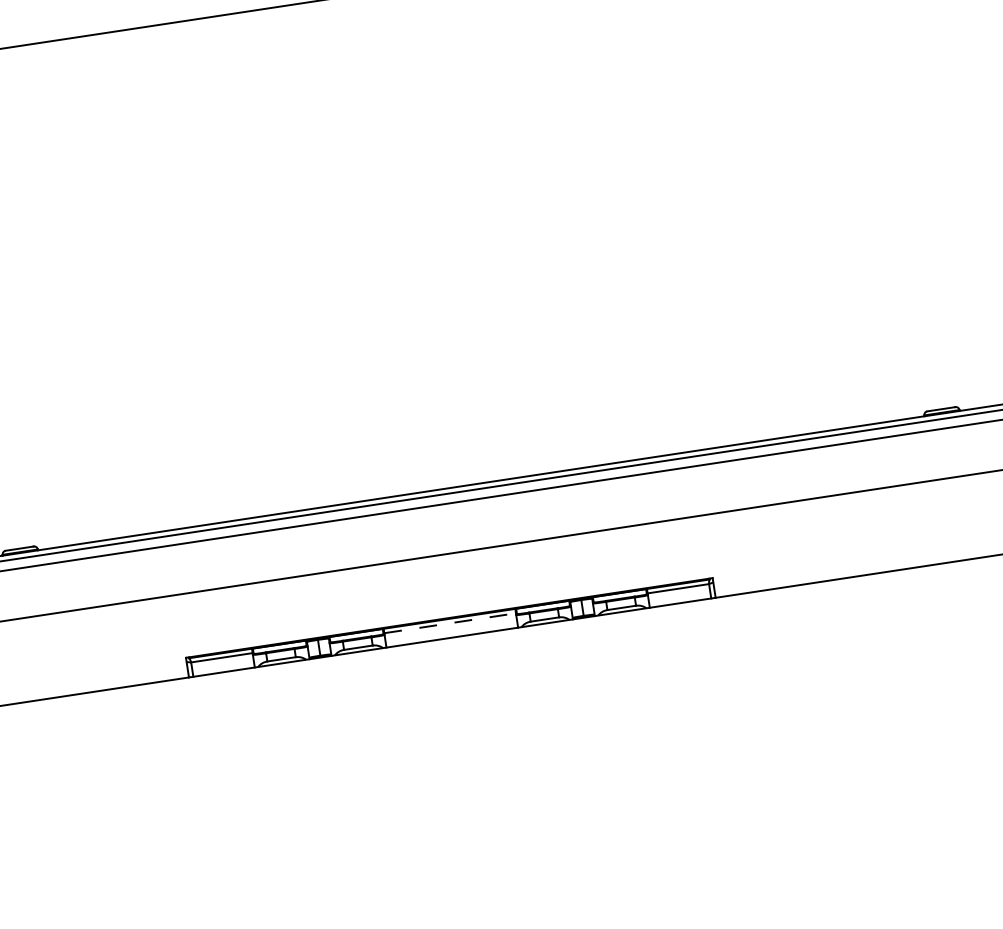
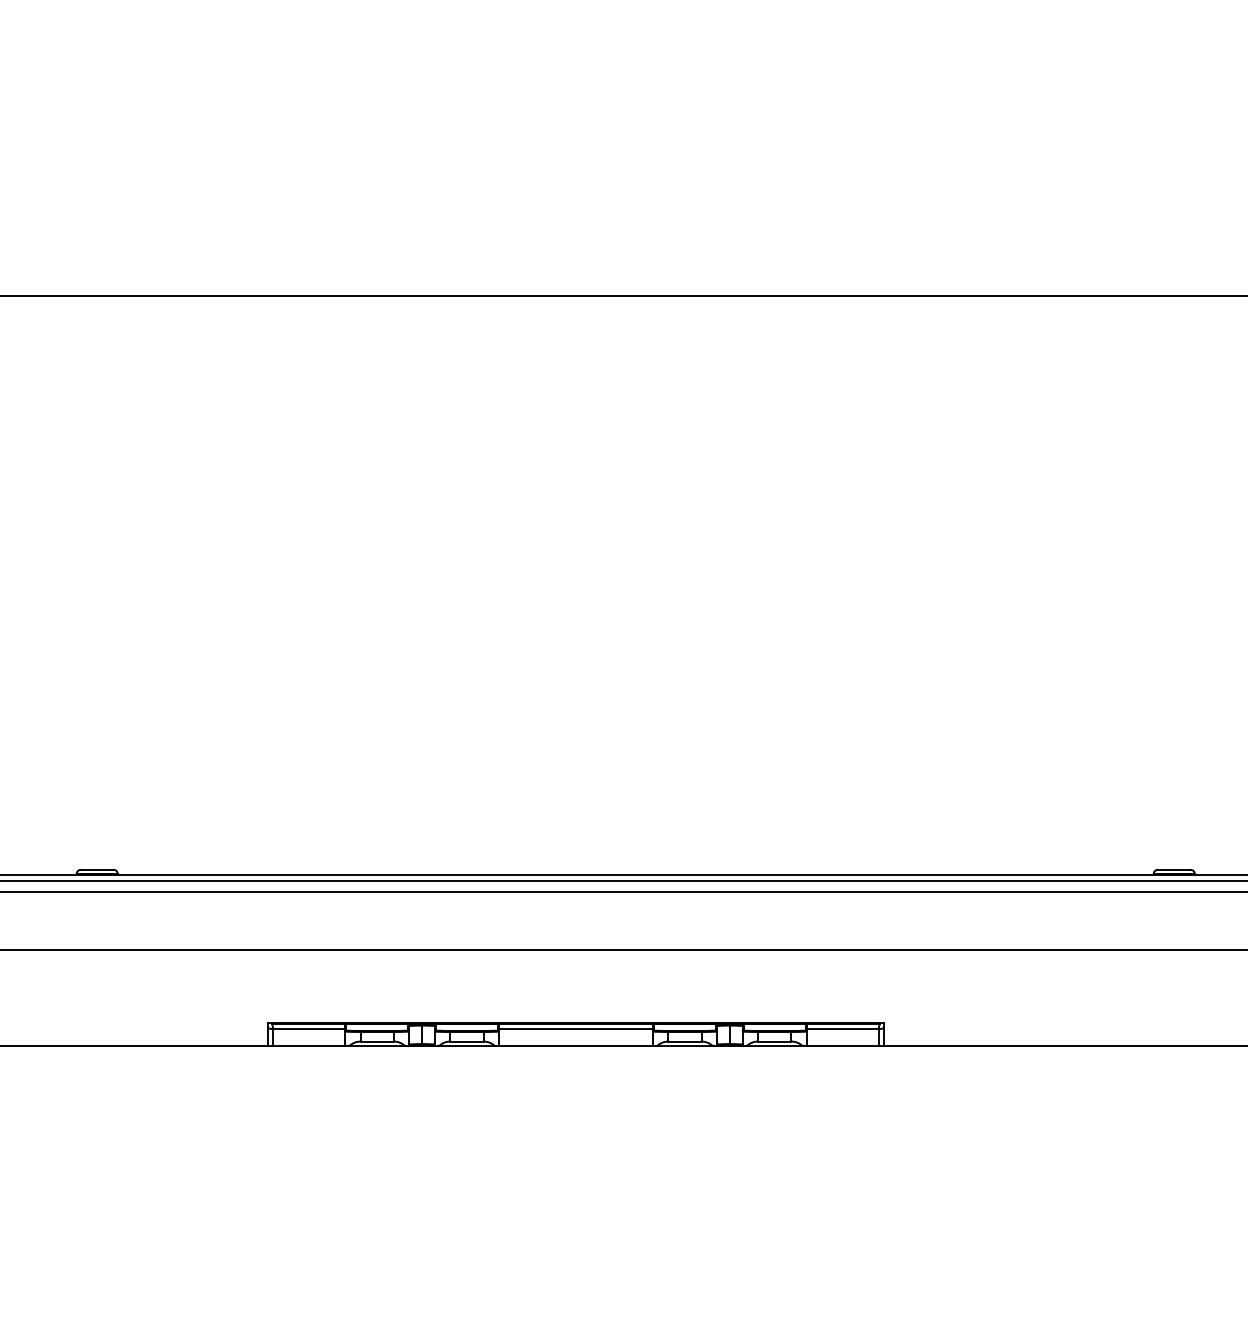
line: (450, 623) -> (576, 1029), dashed -> solid

